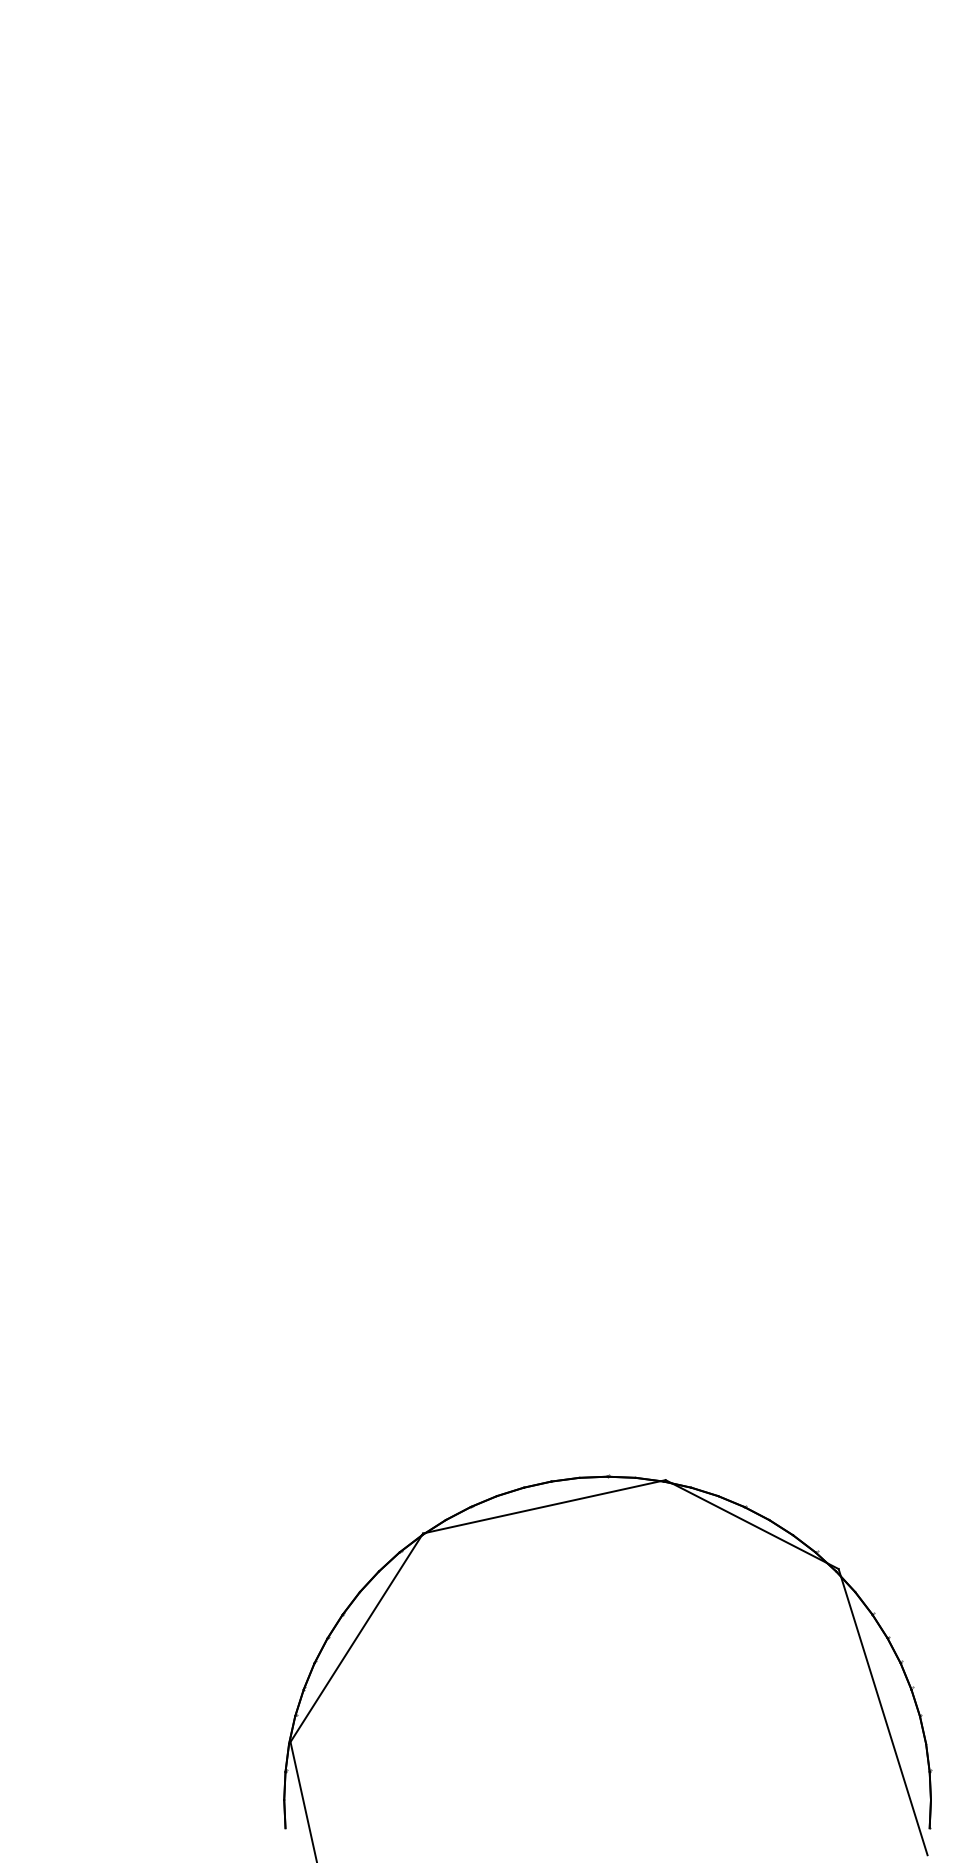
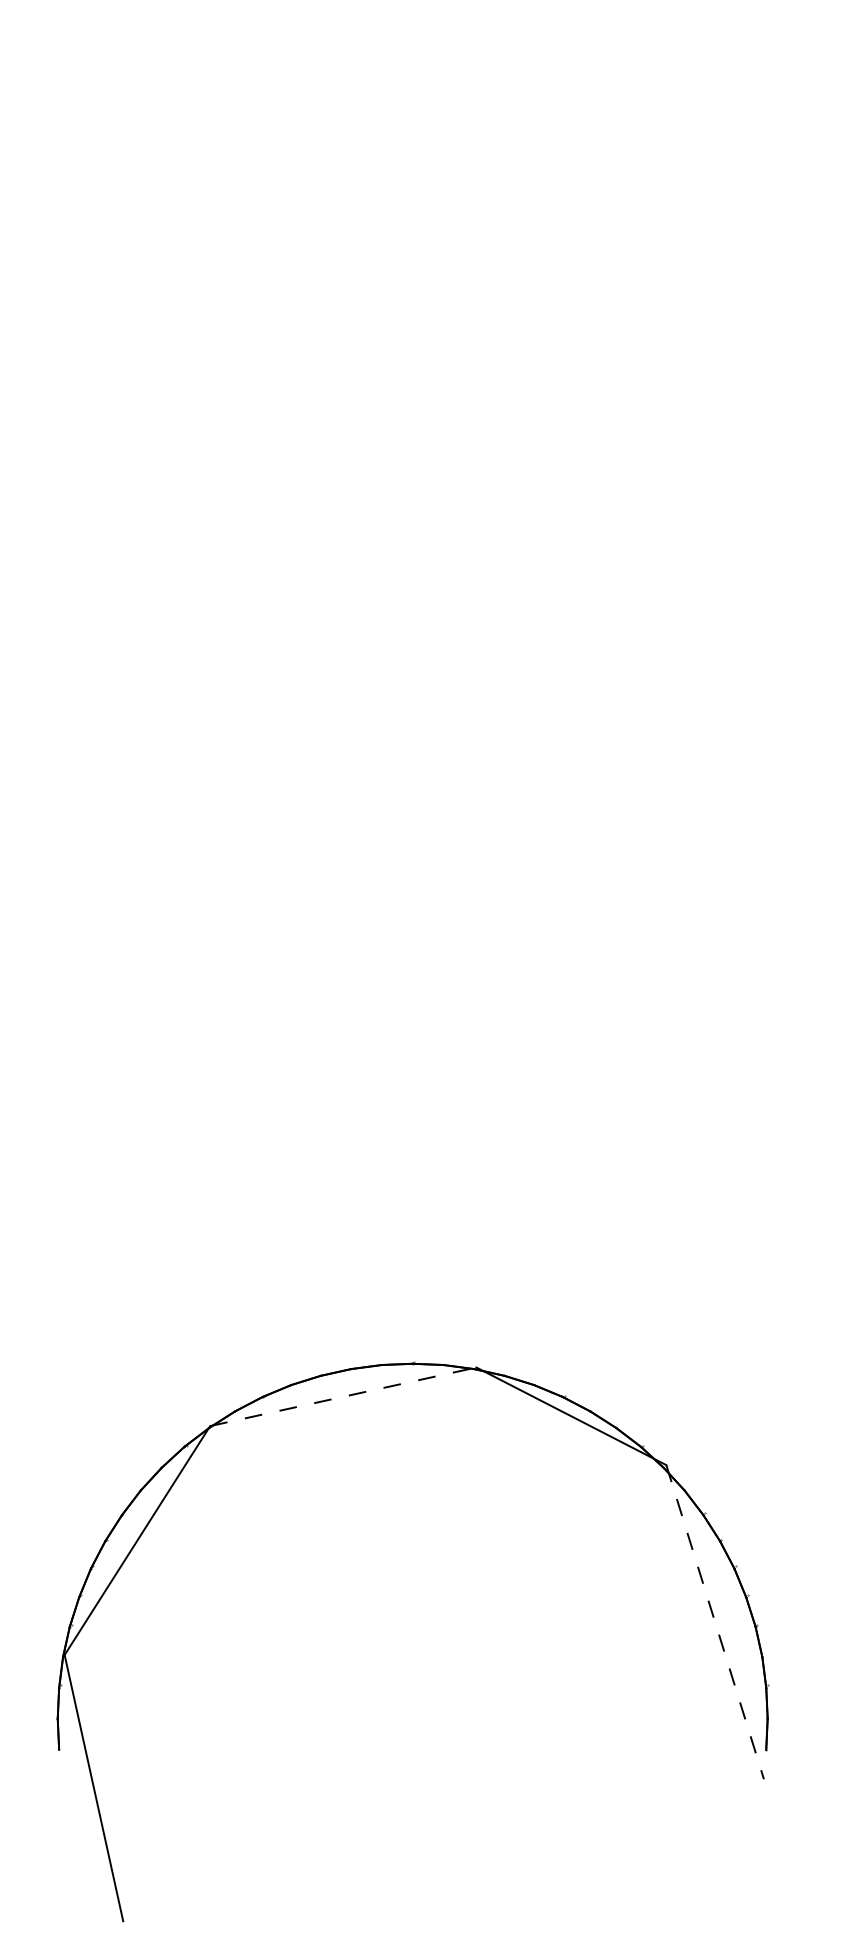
line: (544, 1506) -> (343, 1396), solid -> dashed
line: (883, 1712) -> (715, 1622), solid -> dashed

